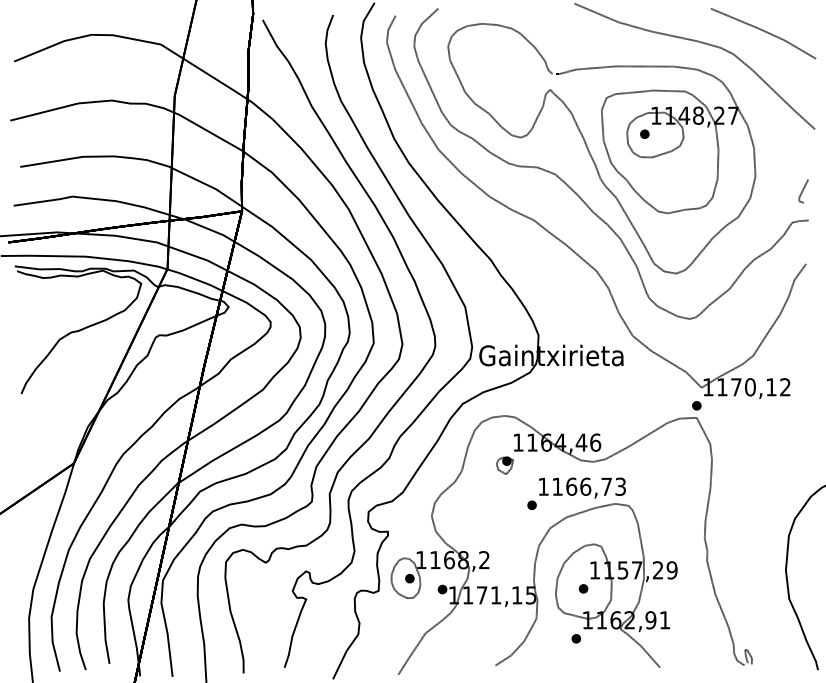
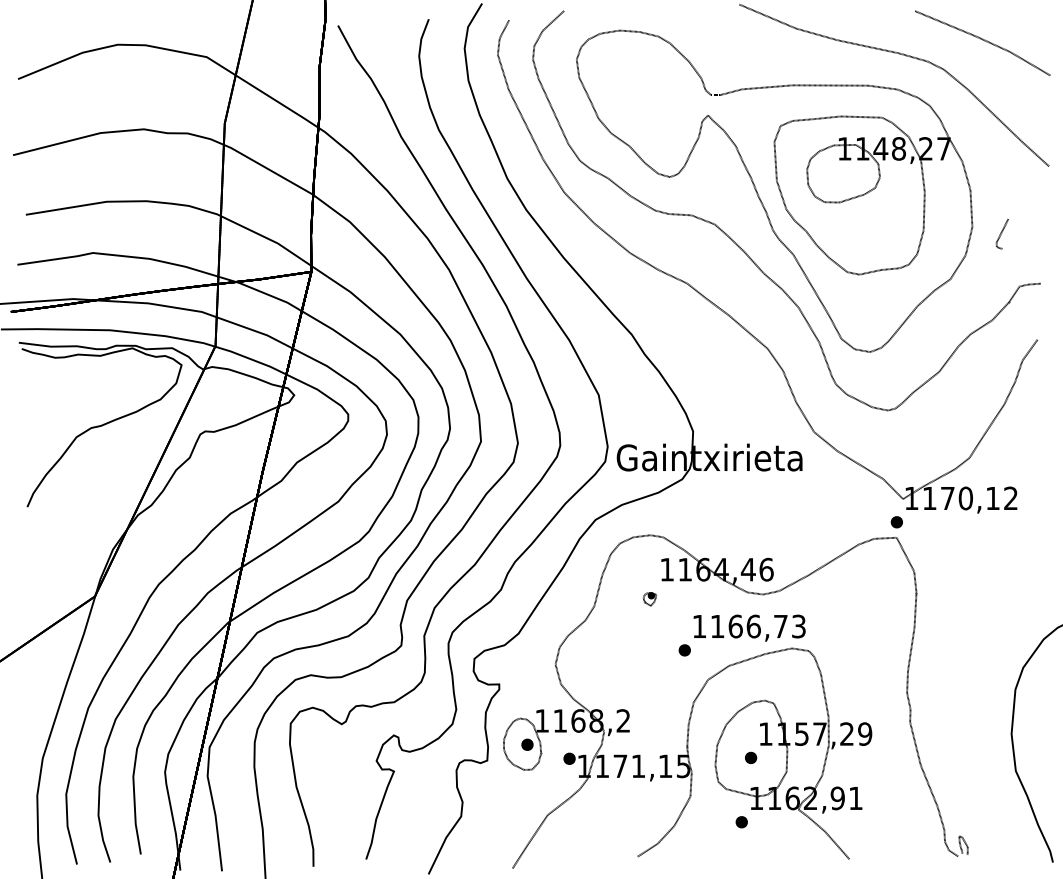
part: (644, 134) -> (829, 172), removed
line: (802, 191) -> (1001, 234), moved
part: (504, 465) -> (649, 598), size x0.6

